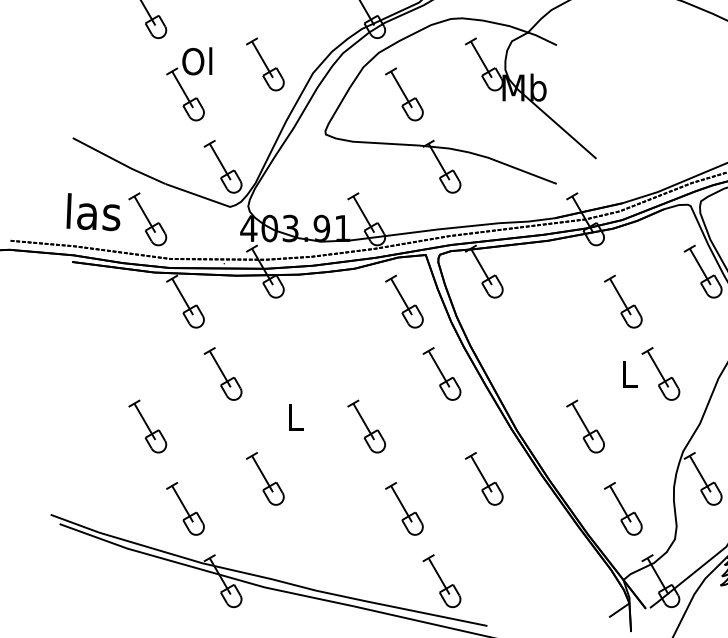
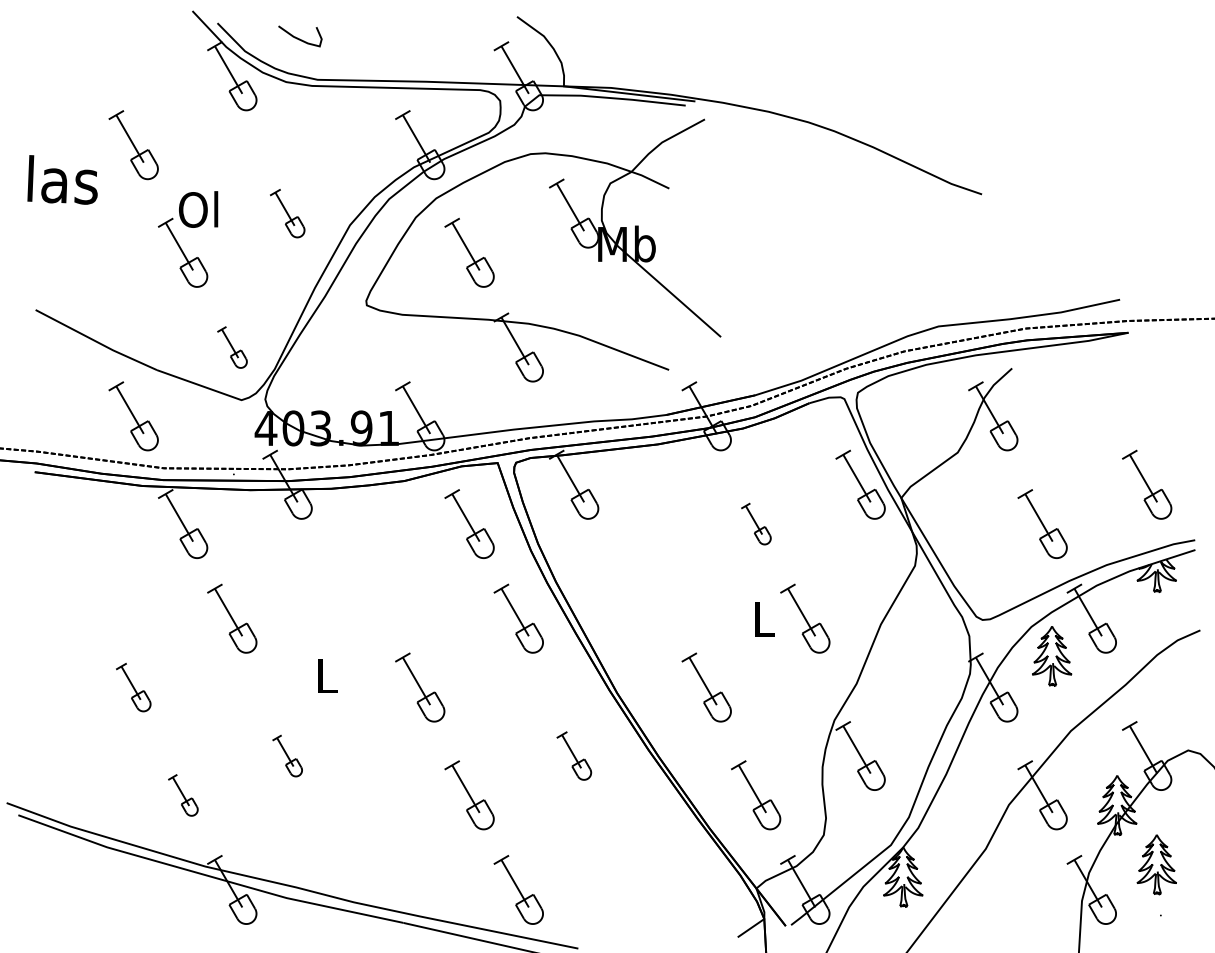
part: (265, 64) -> (287, 213), size x0.7
part: (223, 166) -> (232, 347), size x0.6
text: (93, 211) -> (62, 179), moved
part: (623, 301) -> (756, 523), size x0.6
part: (147, 426) -> (133, 687), size x0.7
part: (265, 478) -> (287, 755), size x0.6
part: (484, 478) -> (574, 755), size x0.7
part: (185, 508) -> (183, 795), size x0.6

